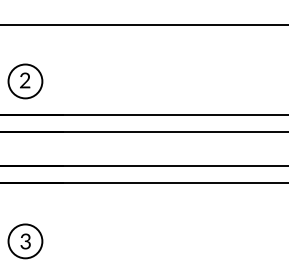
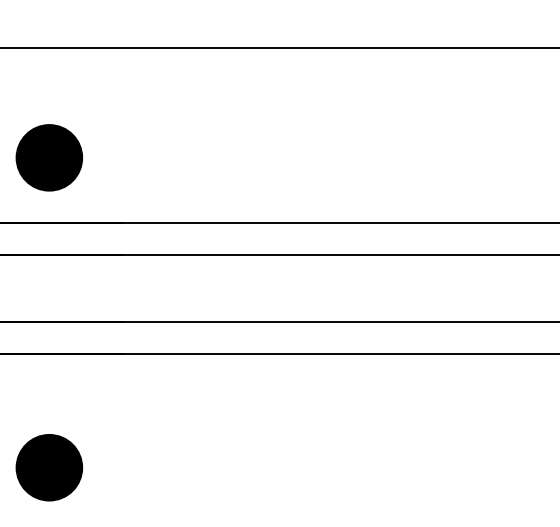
fill: (25, 81) -> (49, 157), added
fill: (25, 241) -> (49, 467), added

